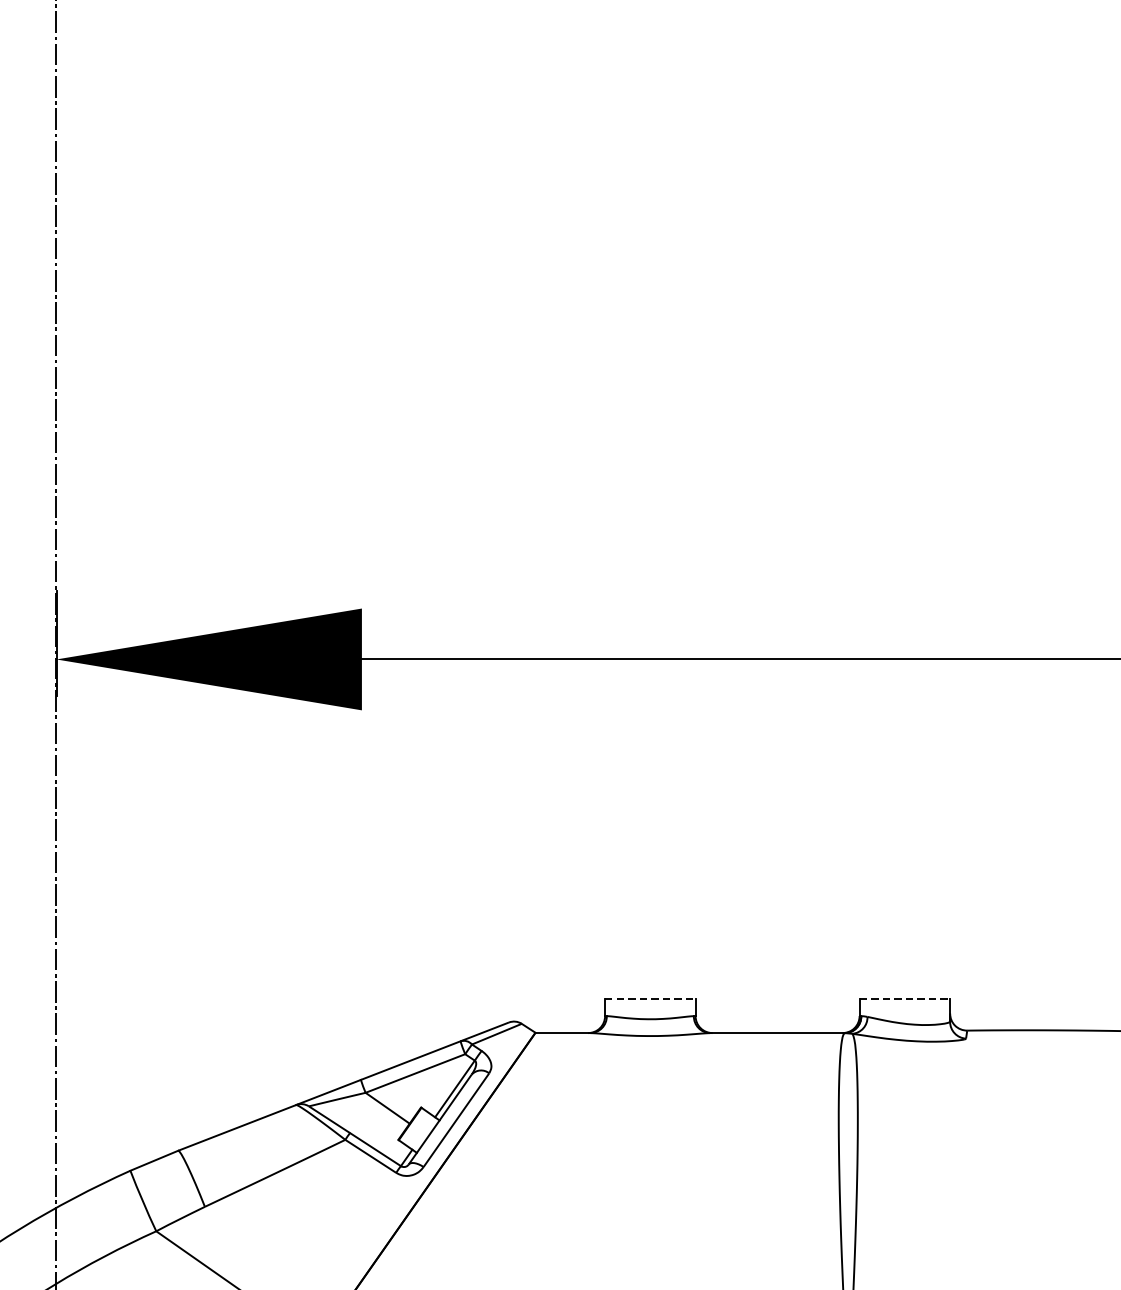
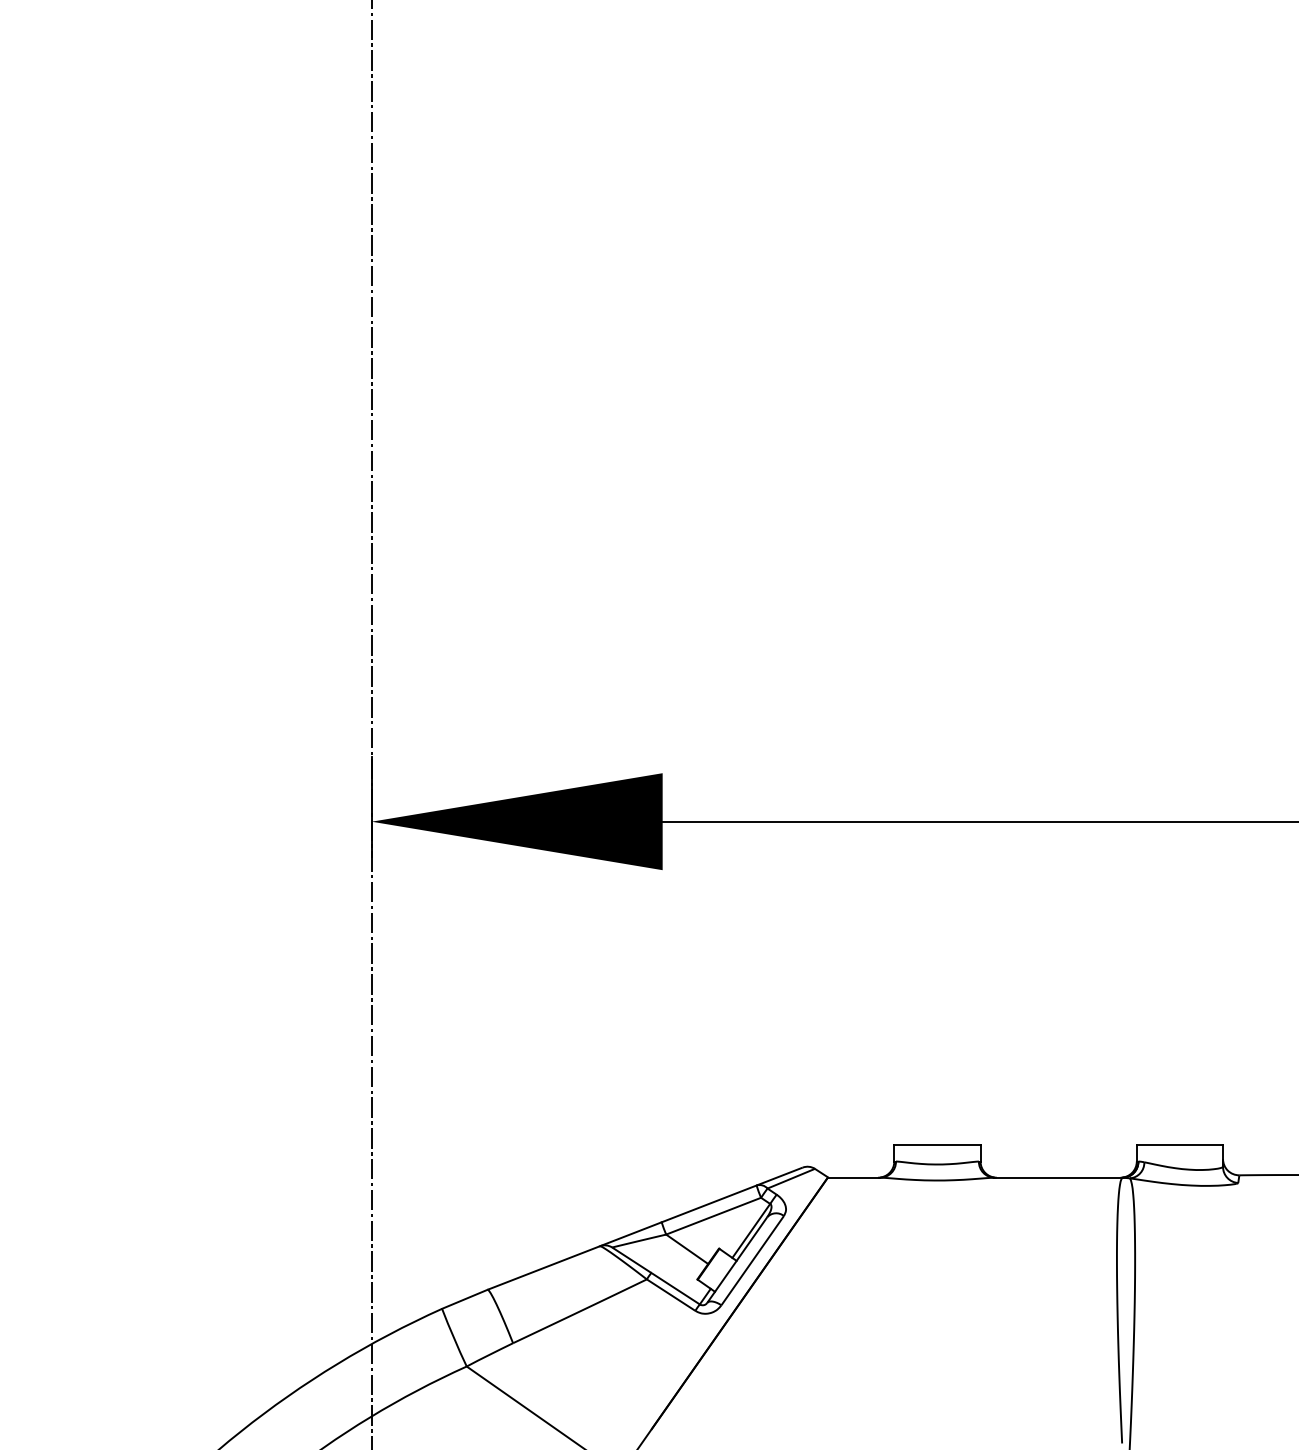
line: (650, 999) -> (937, 1145), dashed -> solid
line: (905, 999) -> (1180, 1145), dashed -> solid

